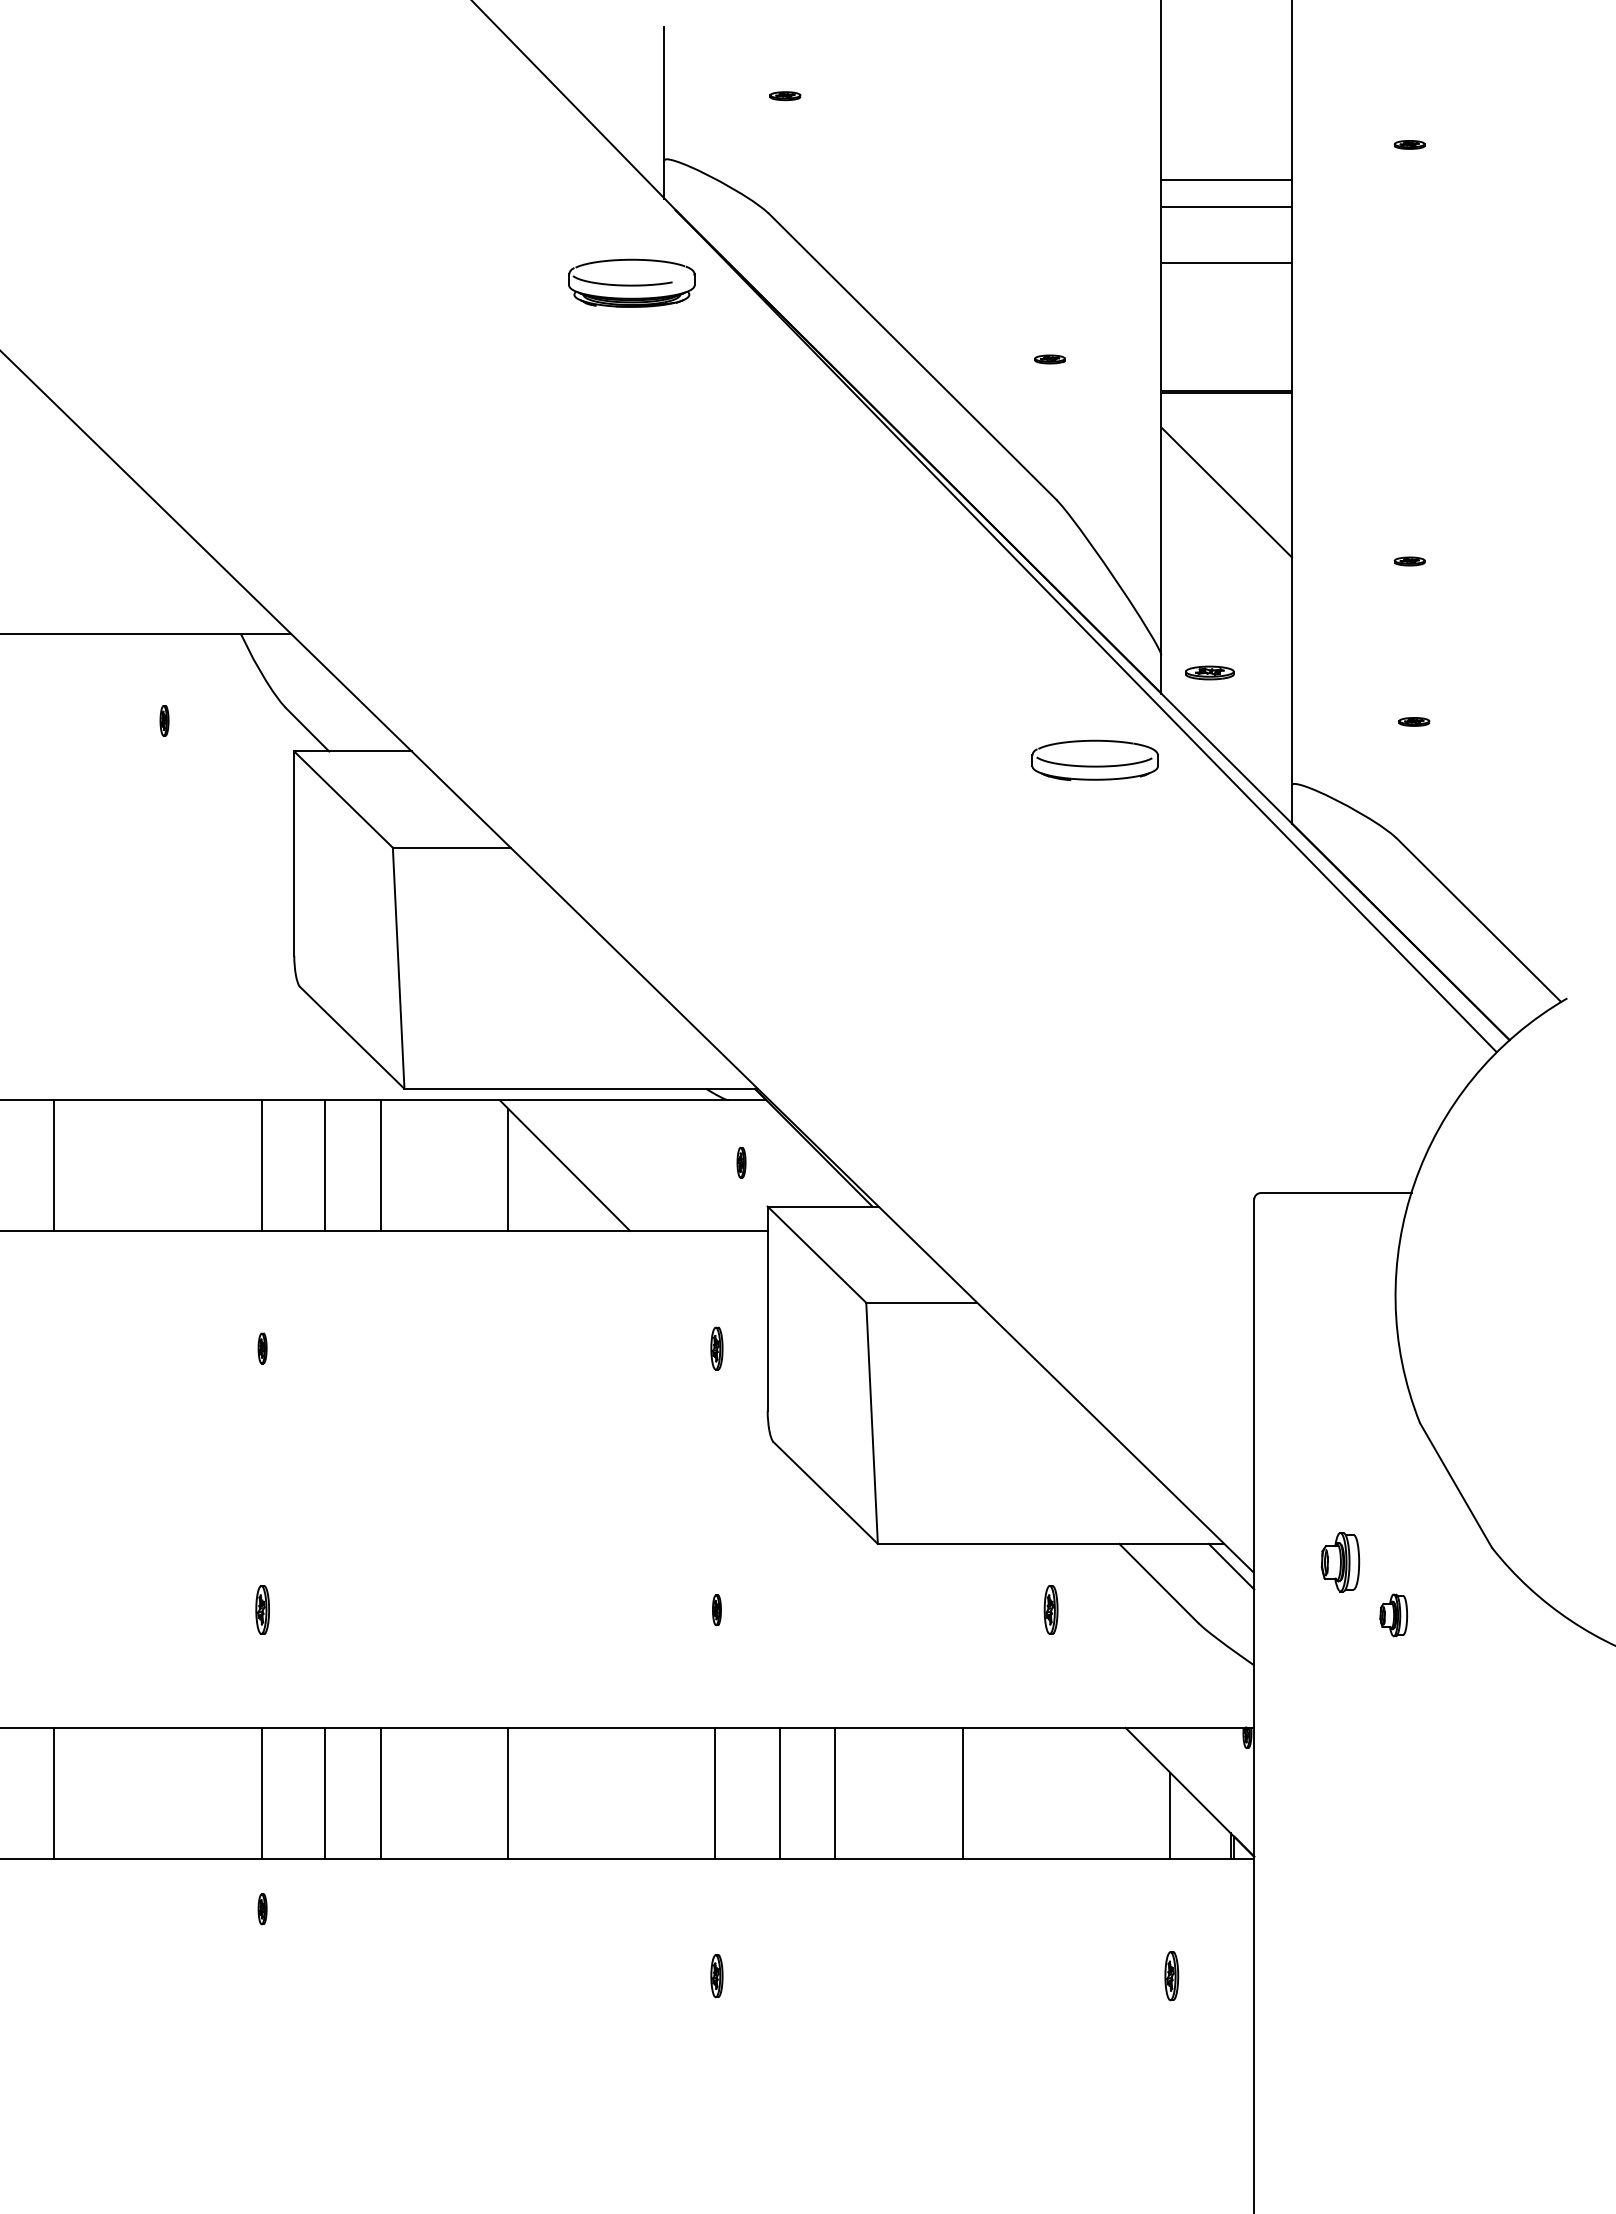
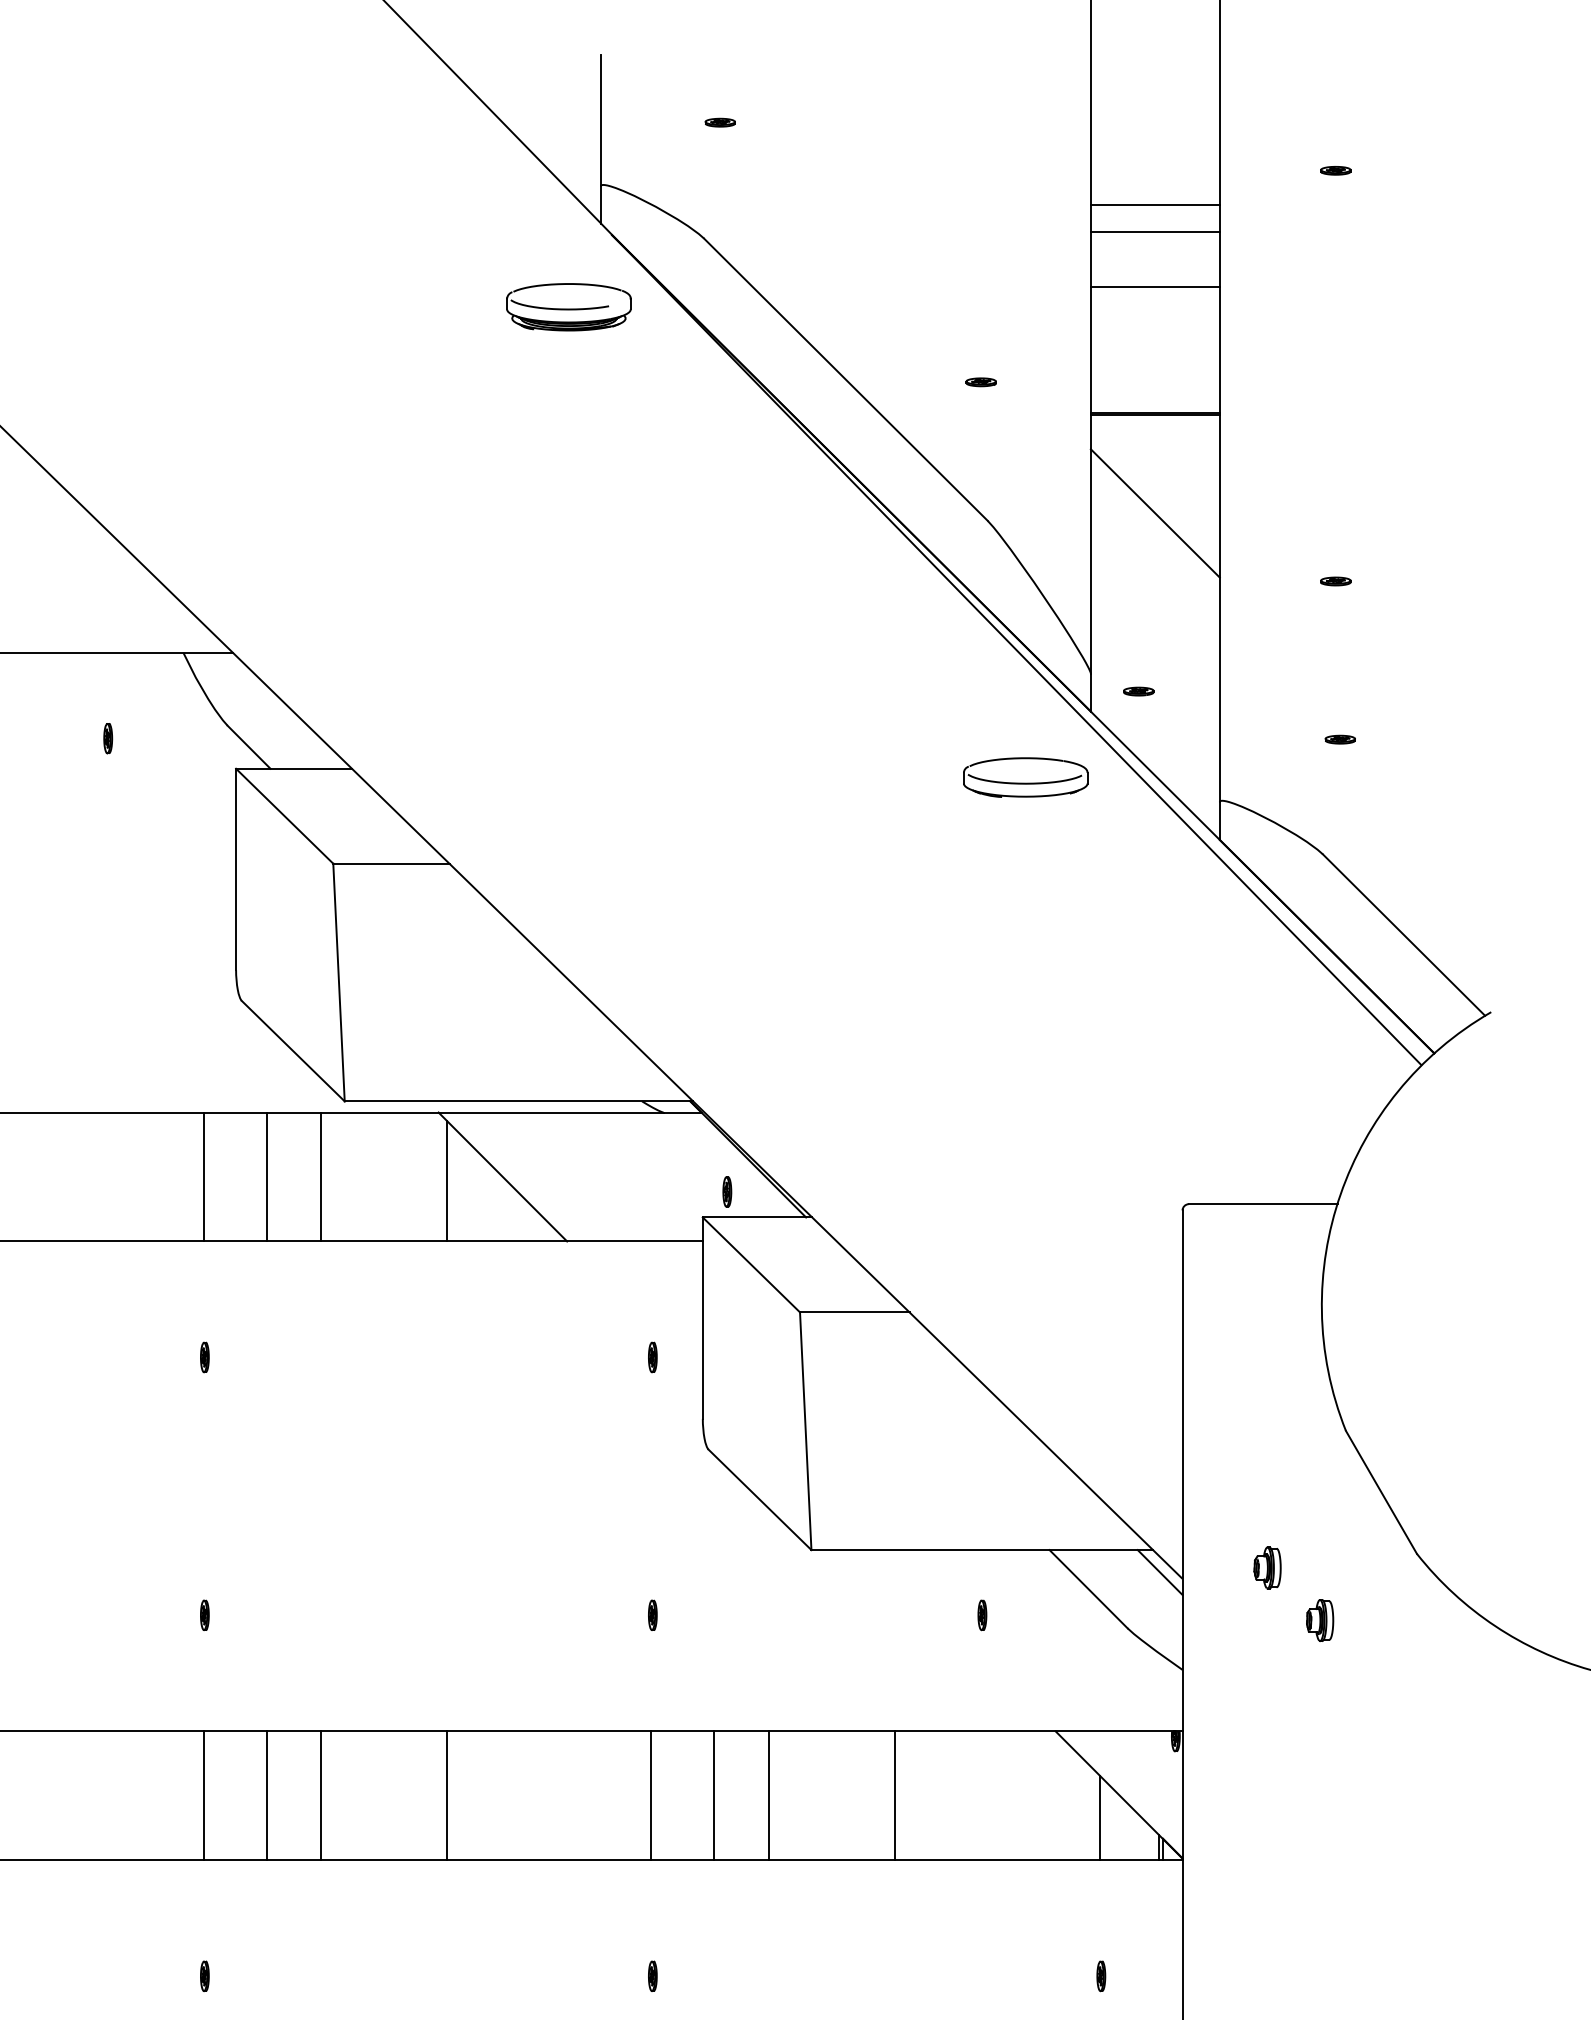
part: (1209, 673) -> (1138, 691), size x0.62
part: (741, 1162) -> (727, 1191), moved
part: (716, 1348) -> (652, 1357), size x0.71
part: (1340, 1561) -> (1267, 1567), size x0.71
part: (262, 1610) -> (204, 1615), size x0.62
part: (1051, 1610) -> (982, 1615), size x0.62
part: (262, 1909) -> (204, 1976), moved
part: (716, 1976) -> (652, 1976), size x0.71
part: (1171, 1976) -> (1100, 1976), size x0.62

